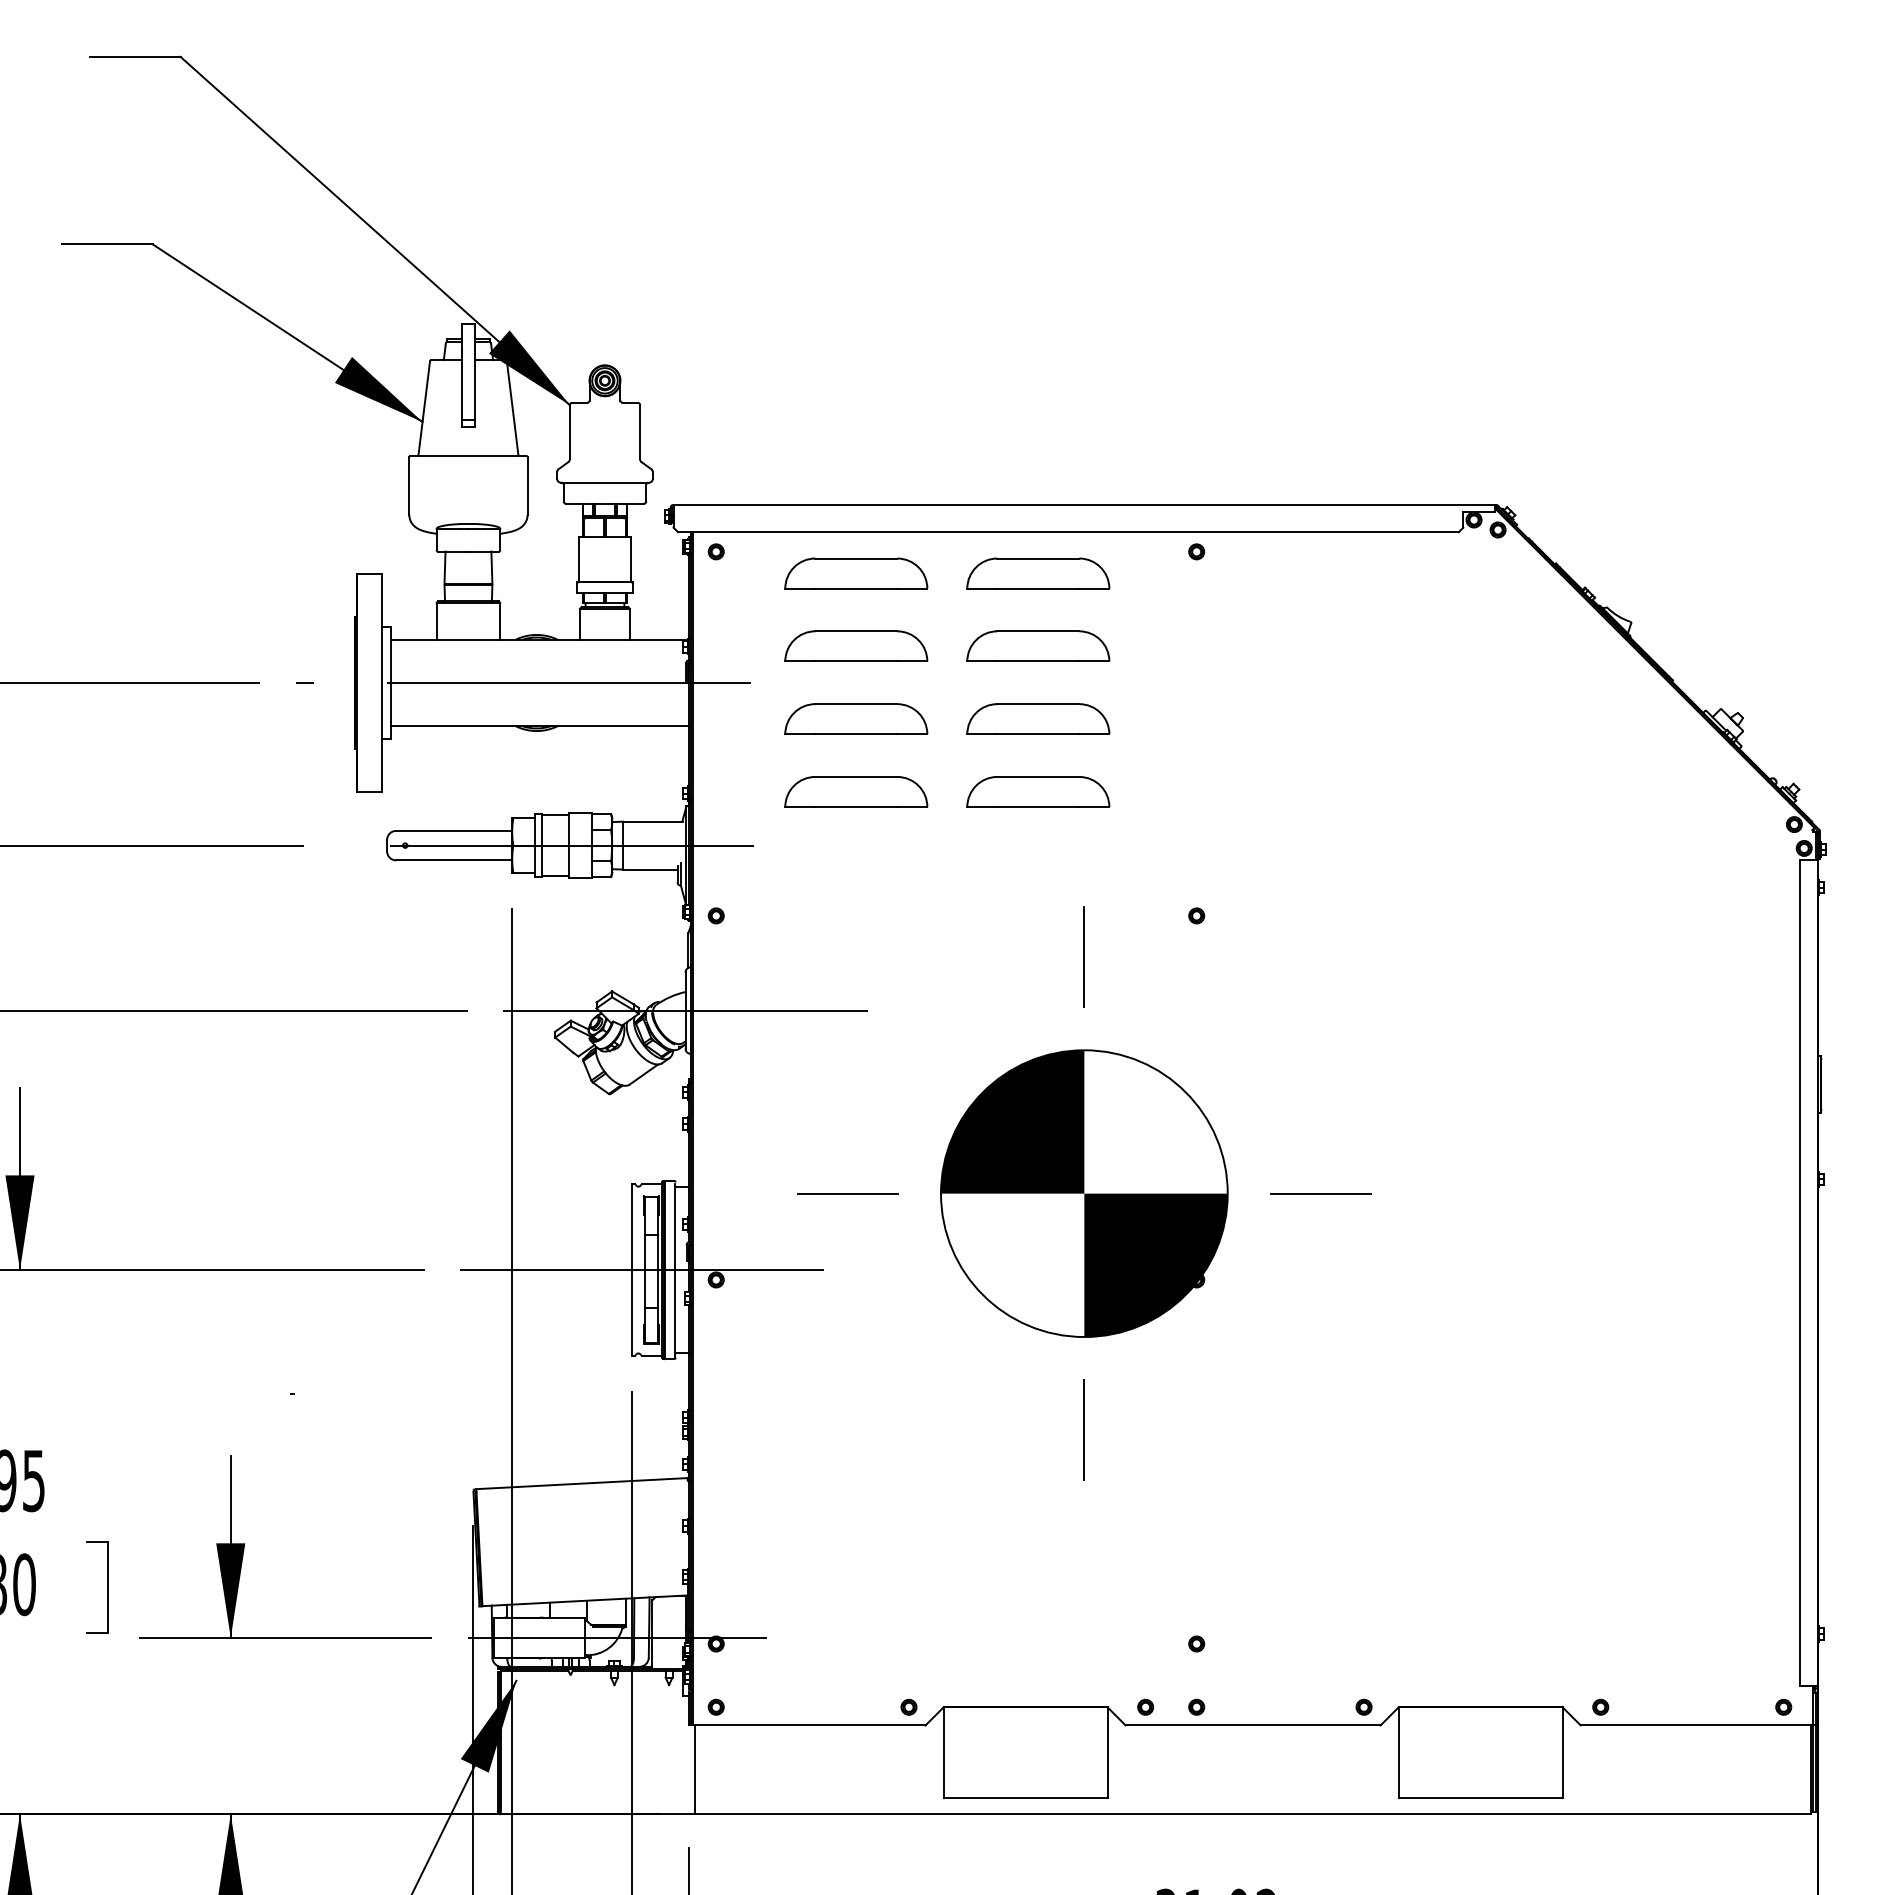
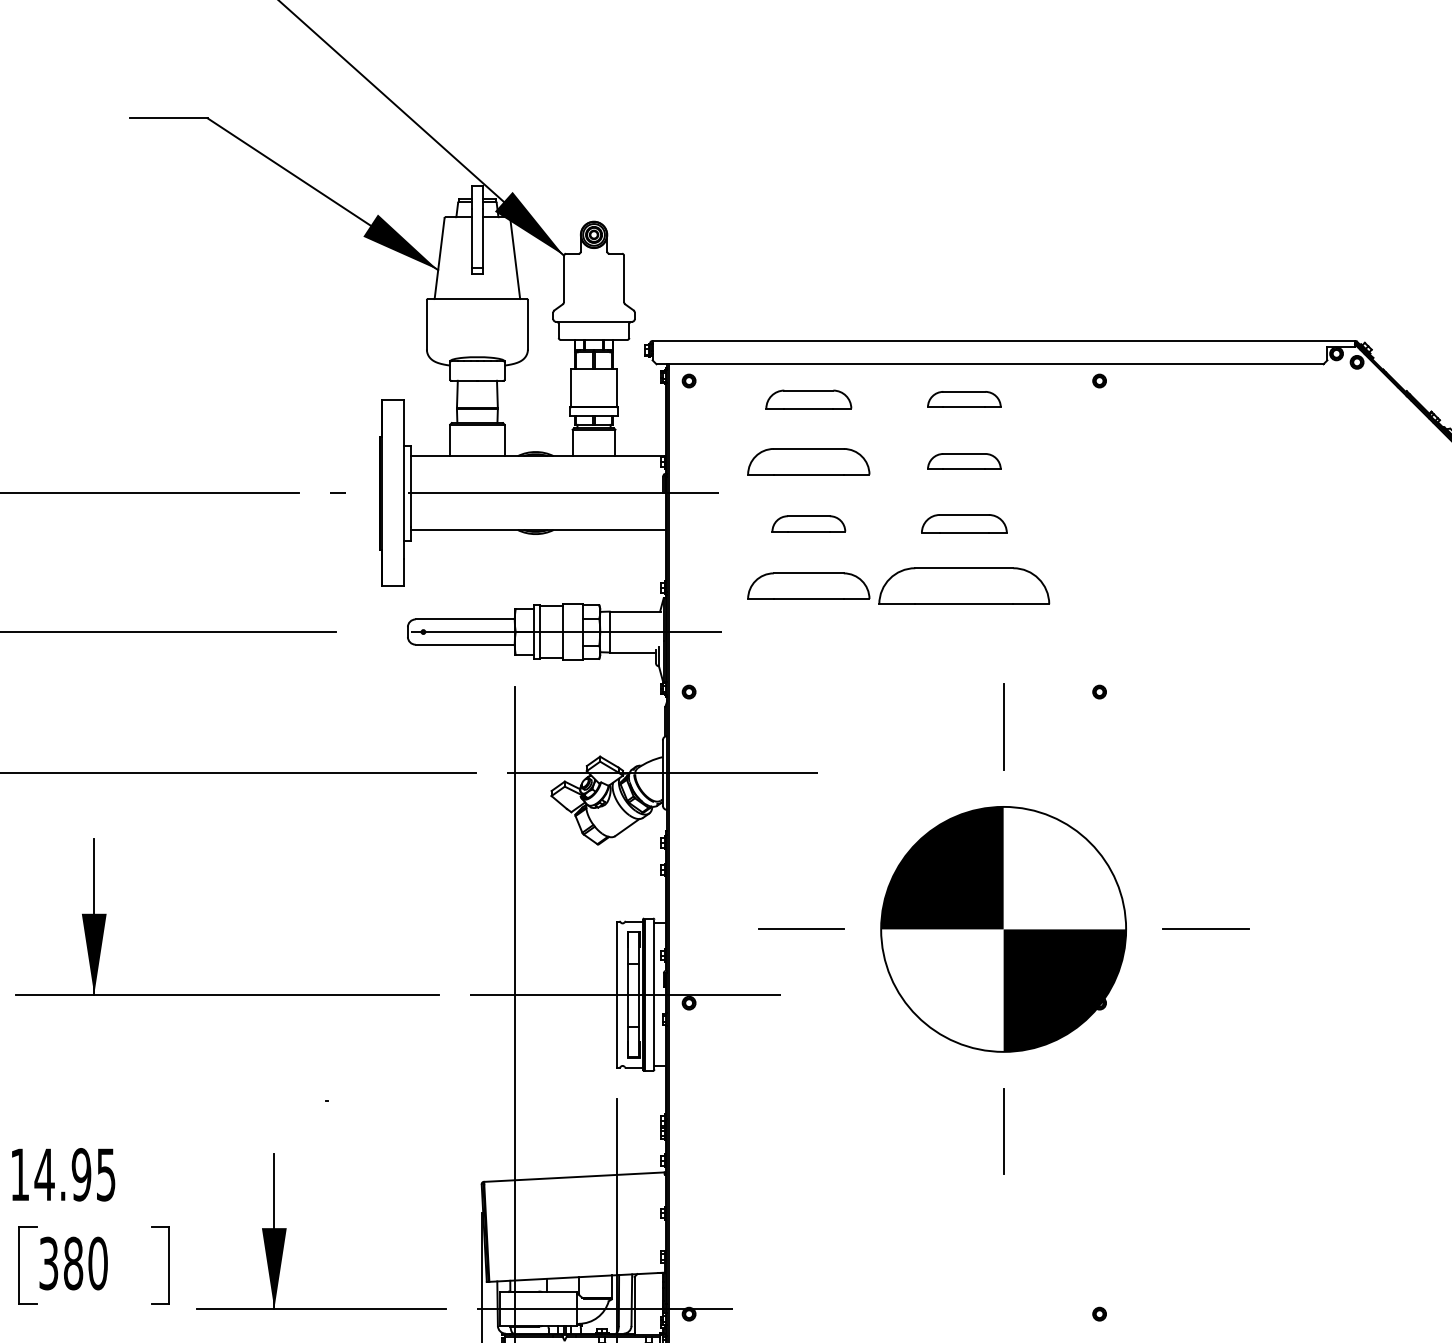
part: (856, 573) -> (808, 399), size x0.7
part: (1038, 573) -> (964, 399), size x0.6
part: (1038, 645) -> (964, 461), size x0.6
part: (856, 718) -> (808, 523), size x0.6
part: (1038, 718) -> (964, 523), size x0.7
part: (1038, 791) -> (964, 585), size x1.4

